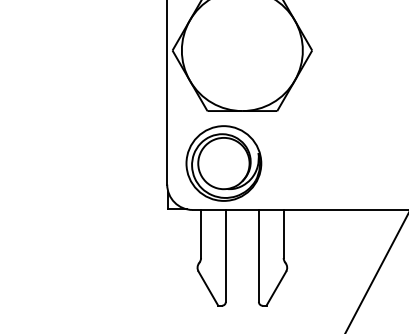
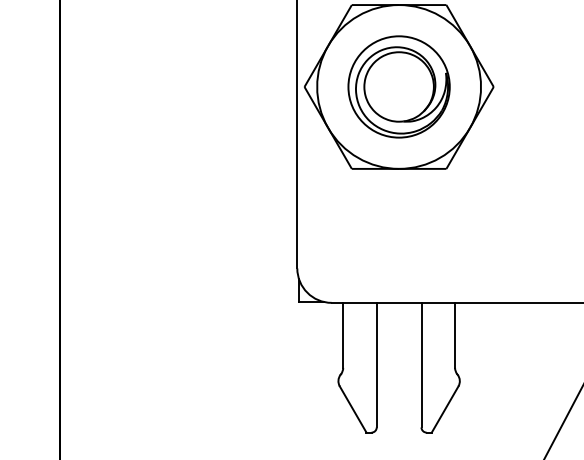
part: (223, 163) -> (398, 86), moved

